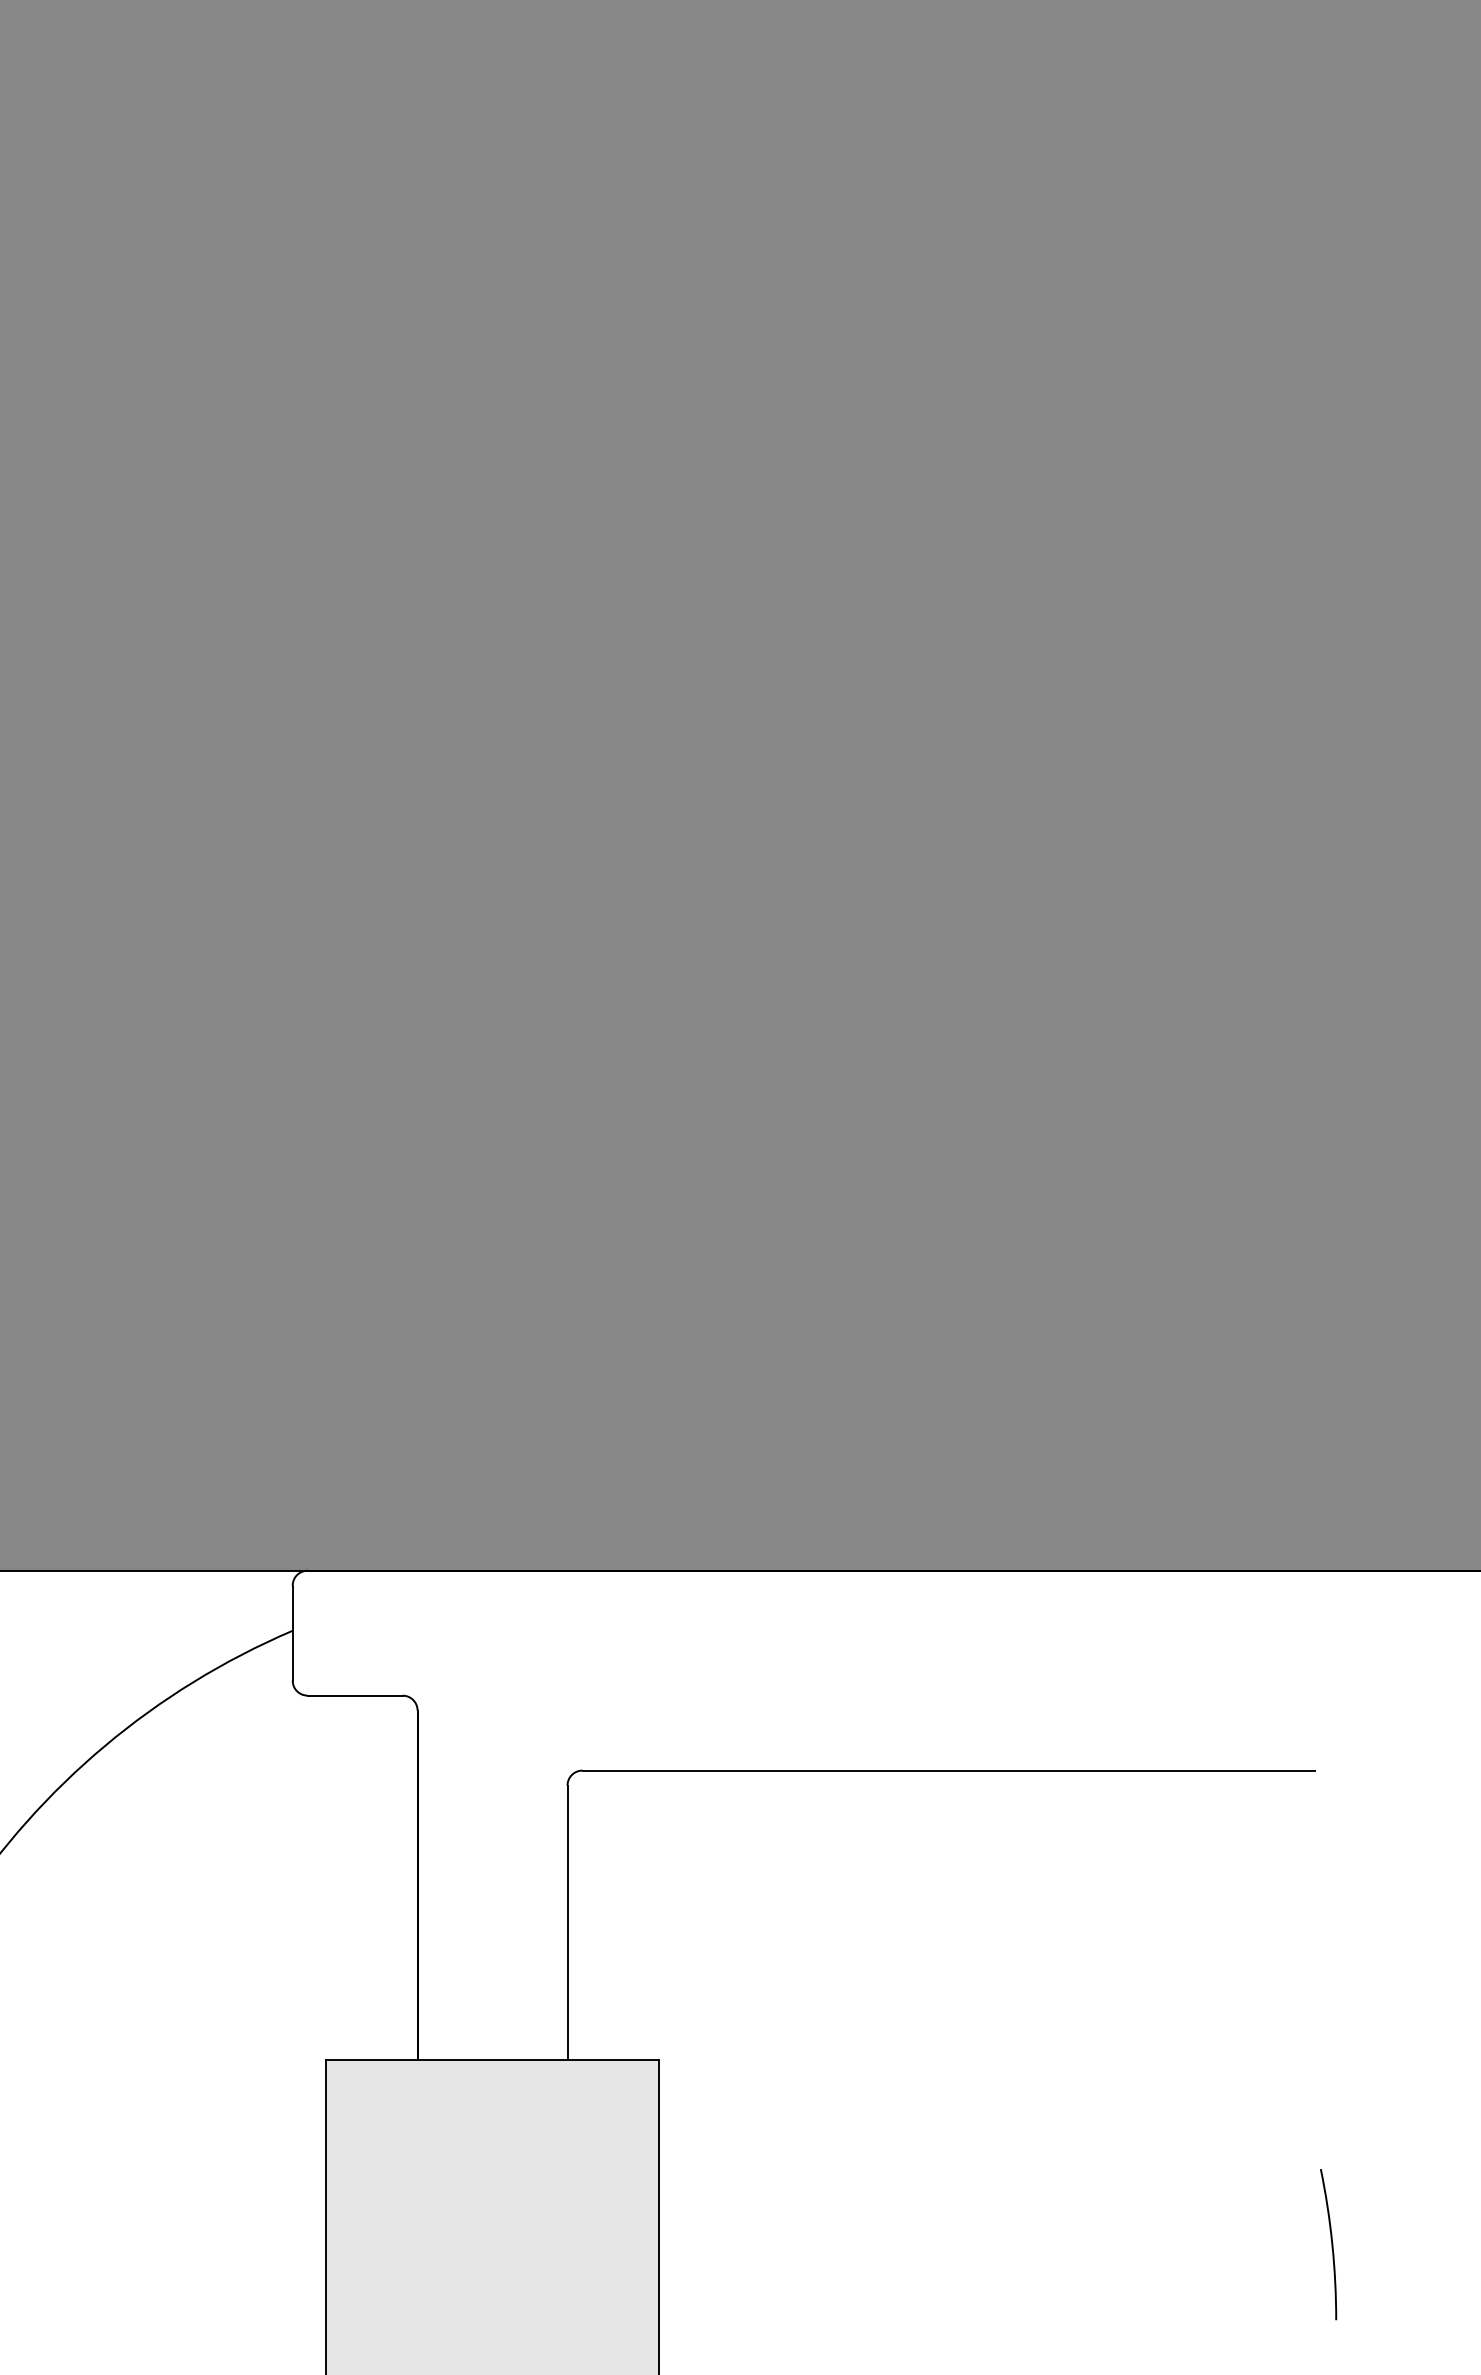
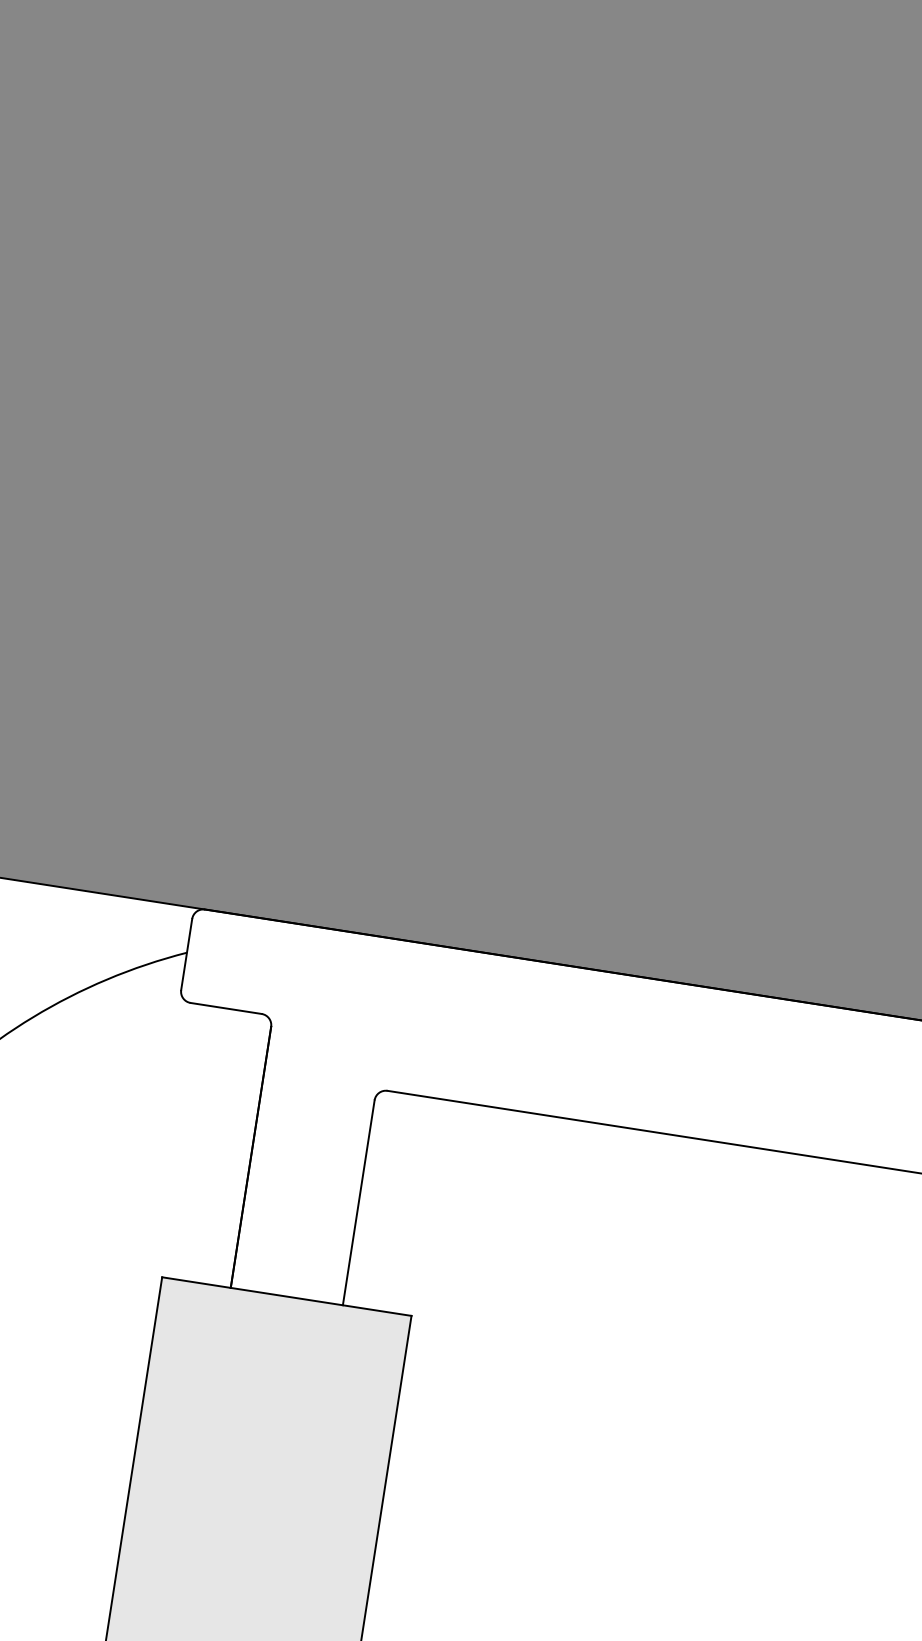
arc: (1331, 2244) -> (892, 1532), removed

